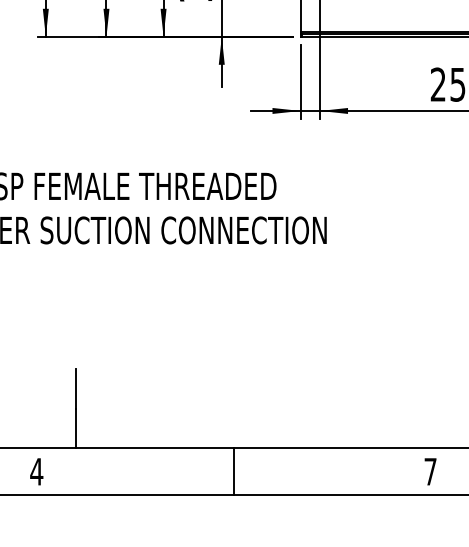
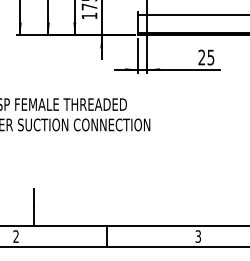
text: (37, 471) -> (16, 236), 4 -> 2
text: (428, 471) -> (197, 236), 7 -> 3

